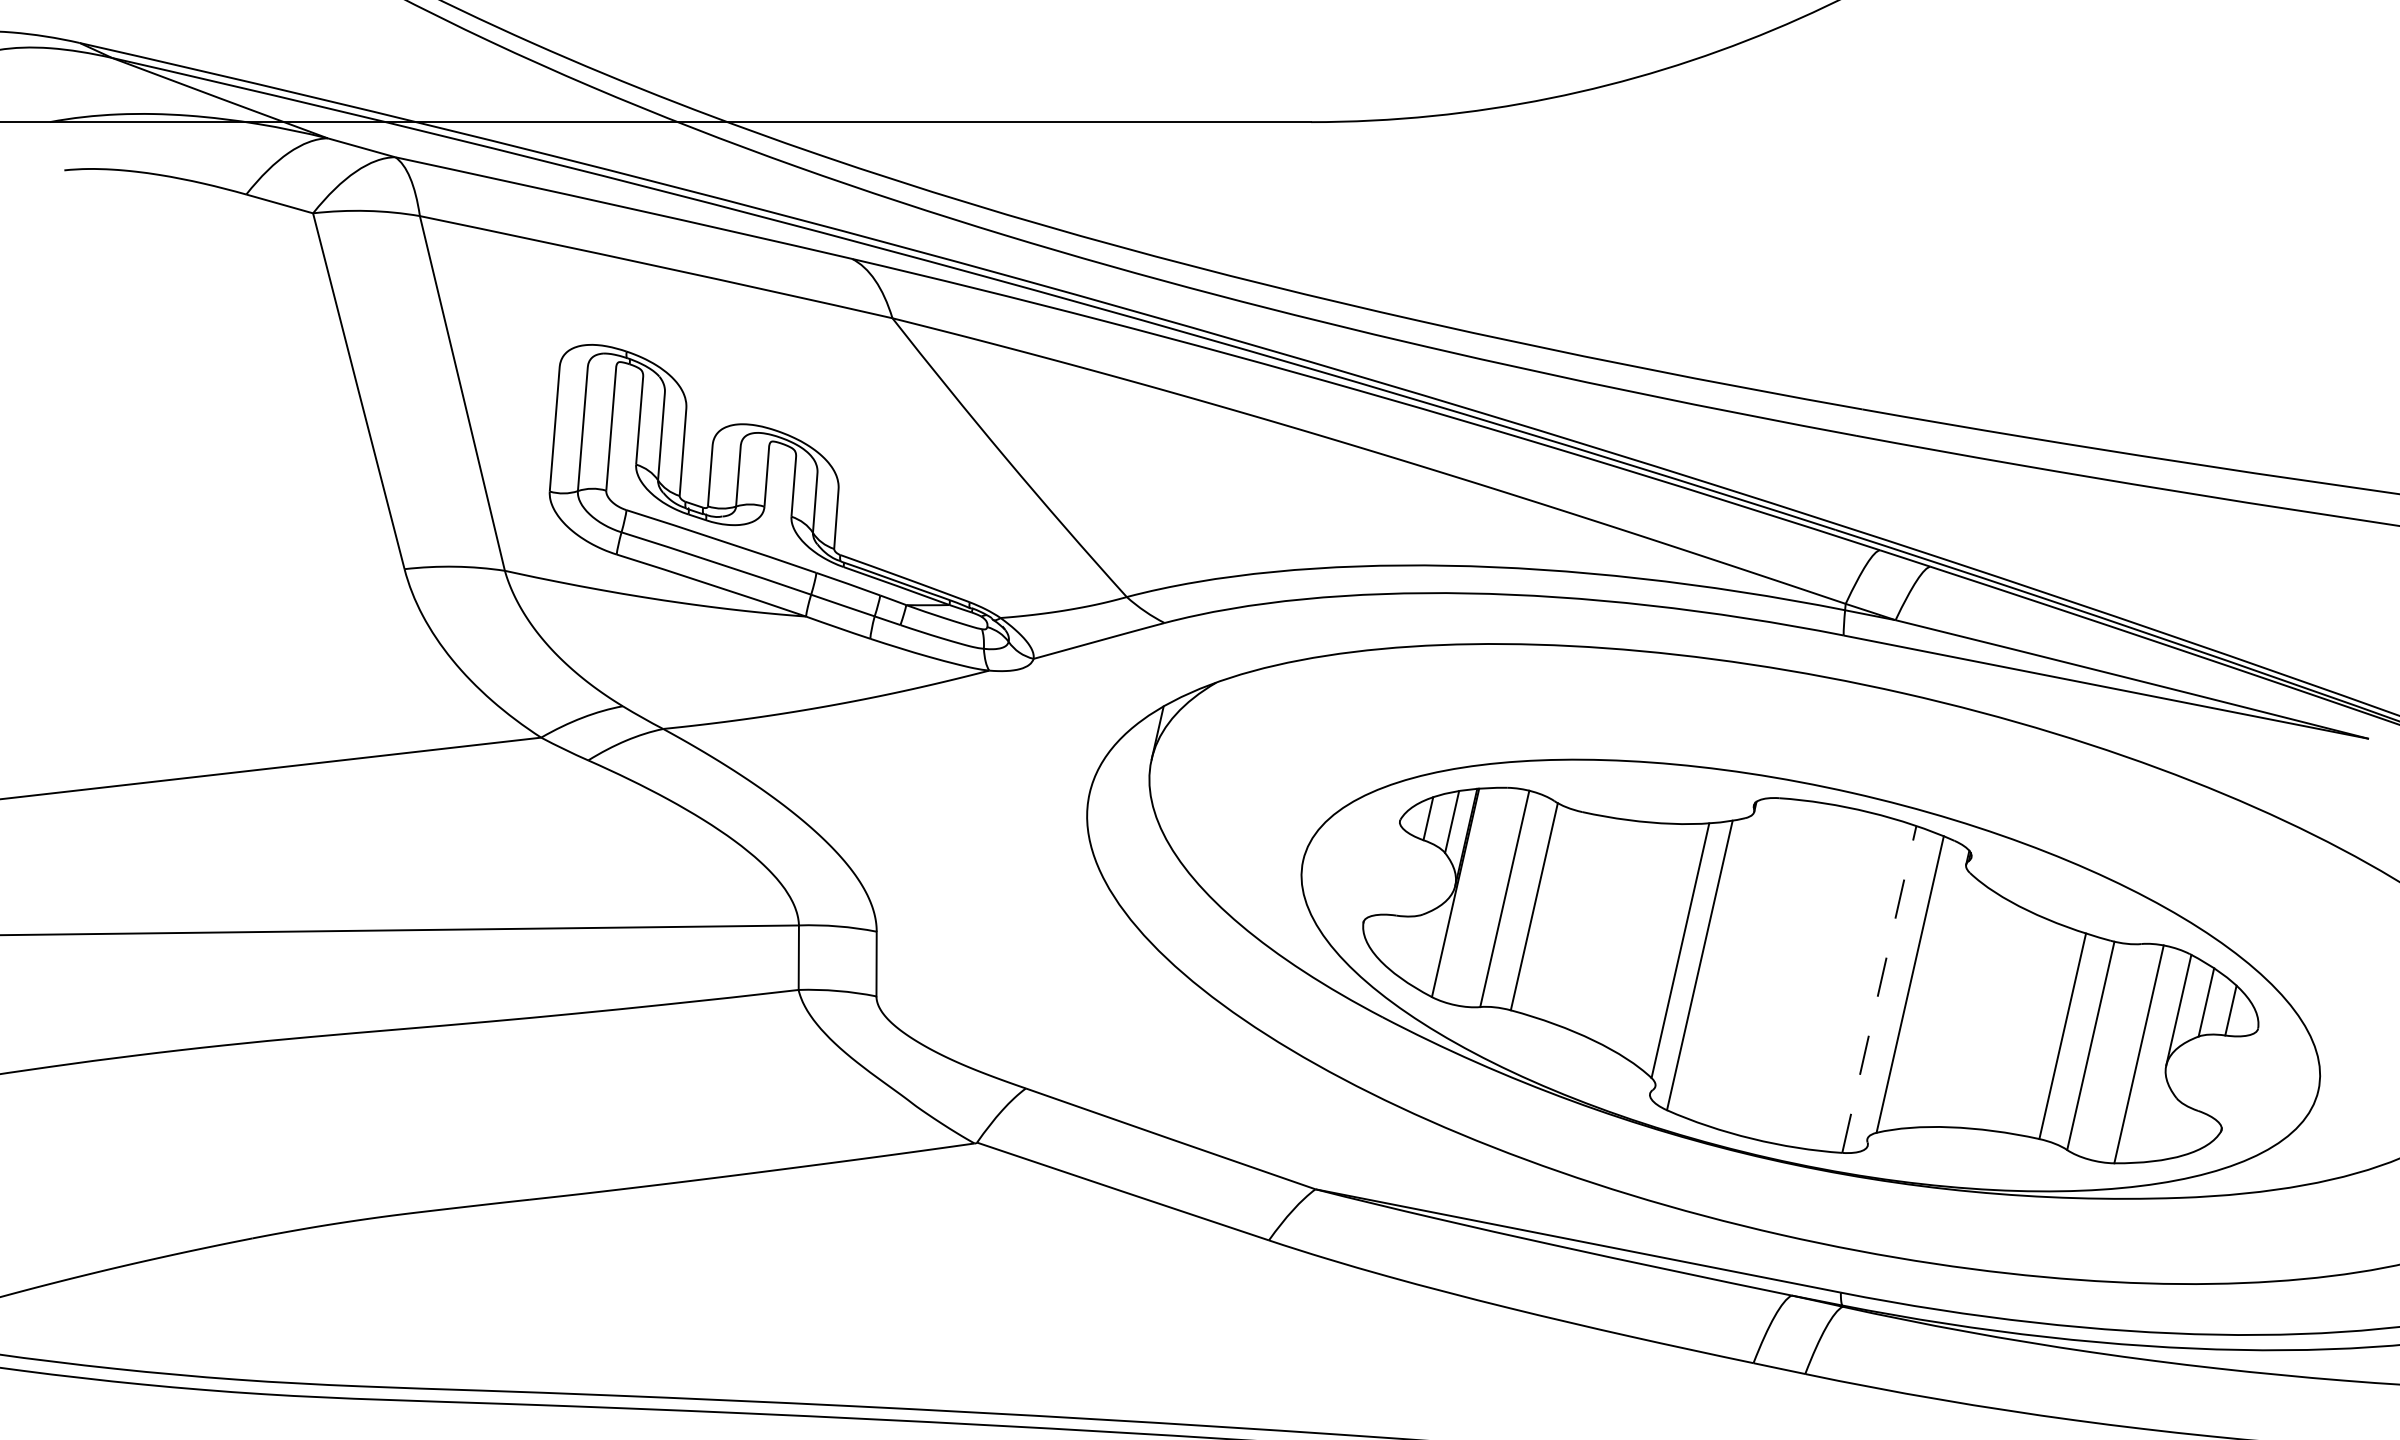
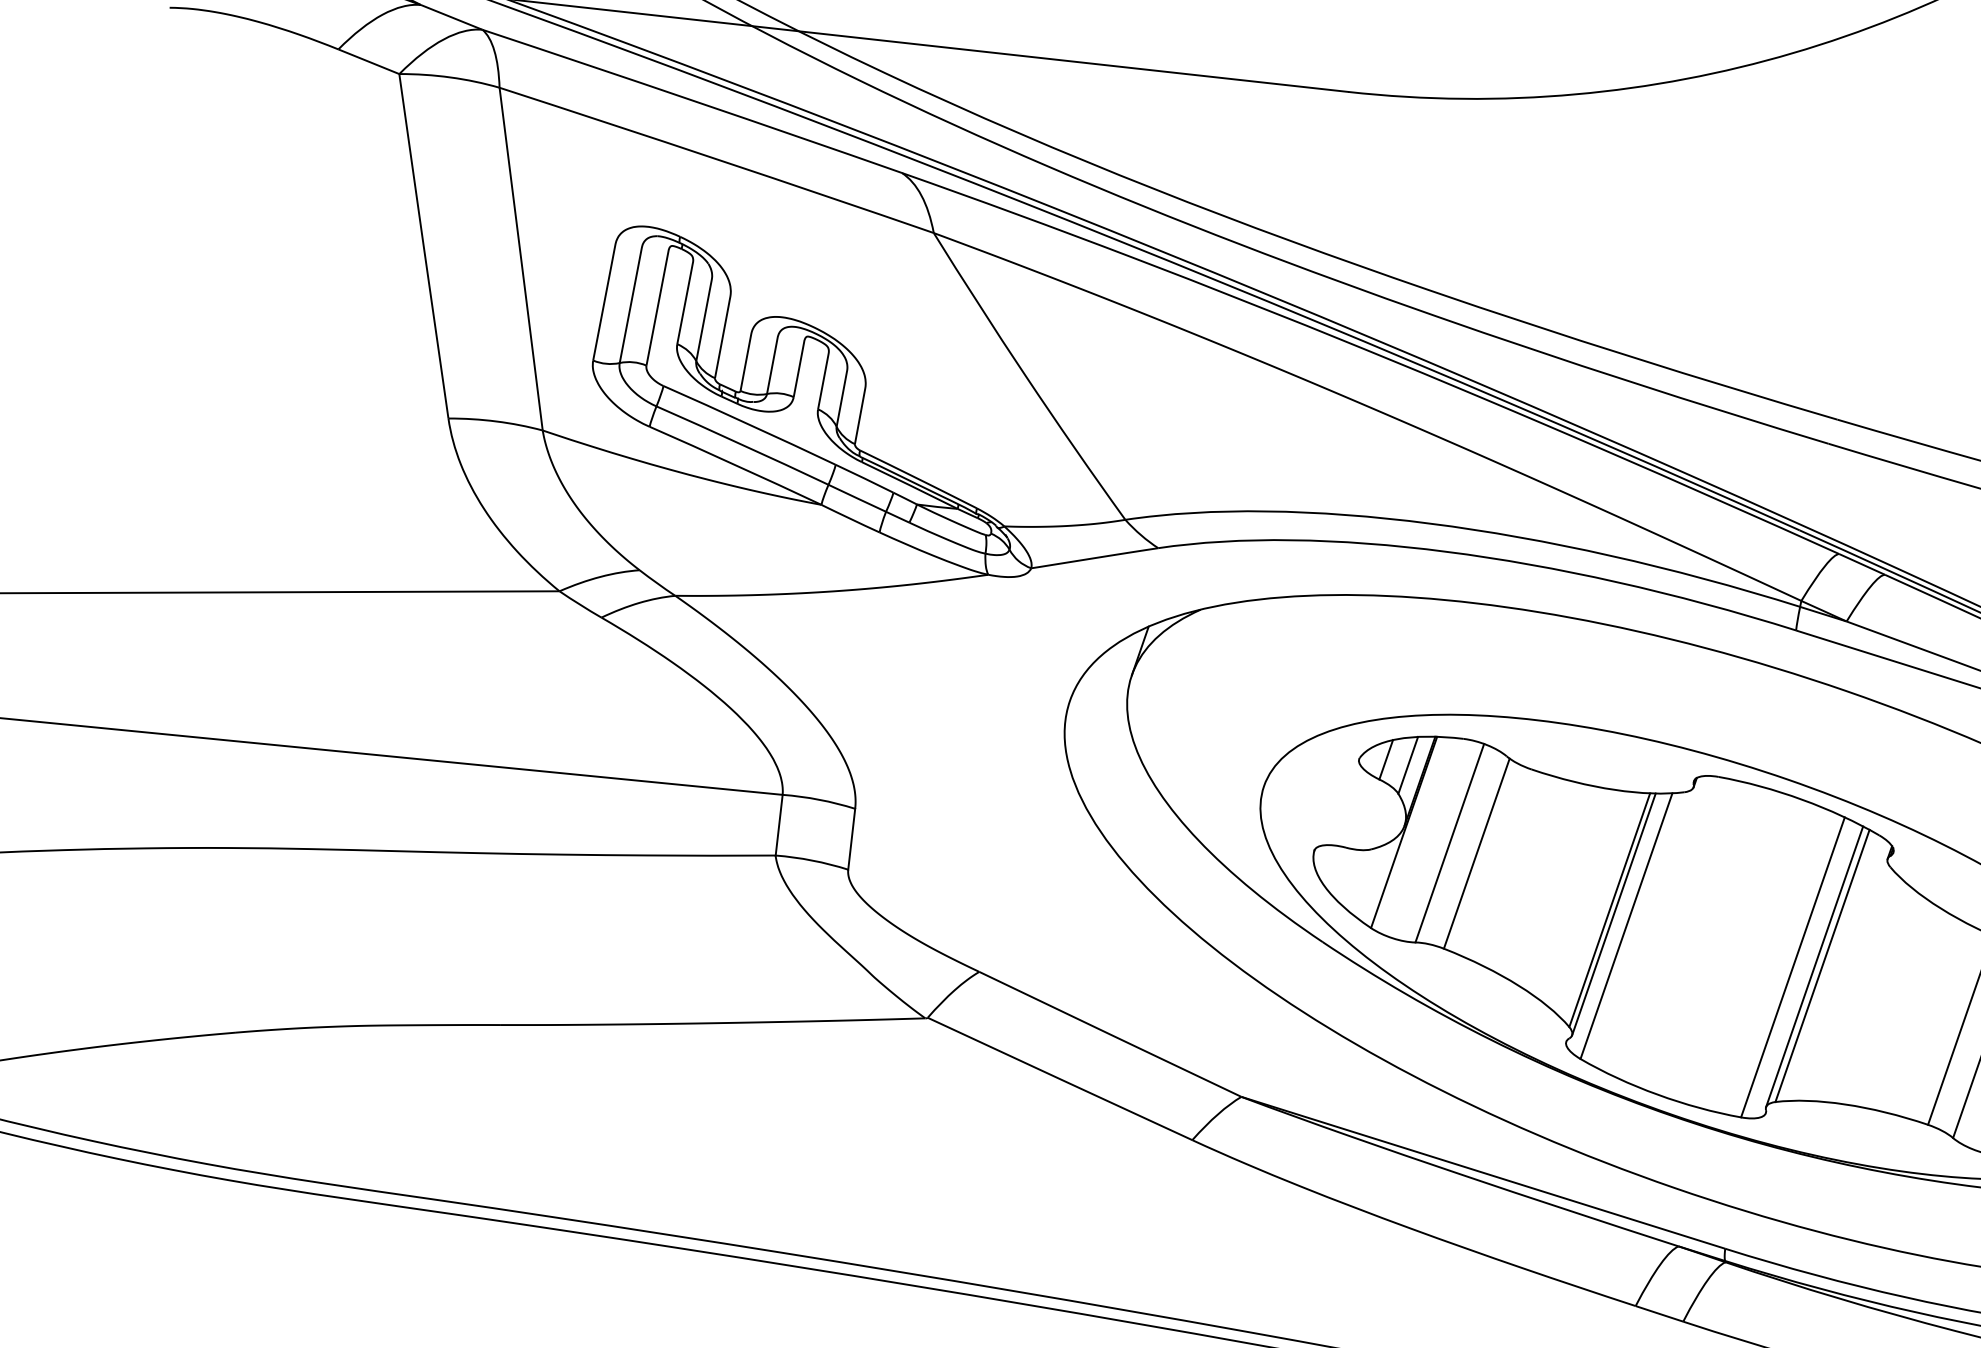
line: (1685, 954) -> (1614, 914), added
line: (1901, 986) -> (1814, 966), added
line: (1879, 989) -> (1793, 967), dashed -> solid

